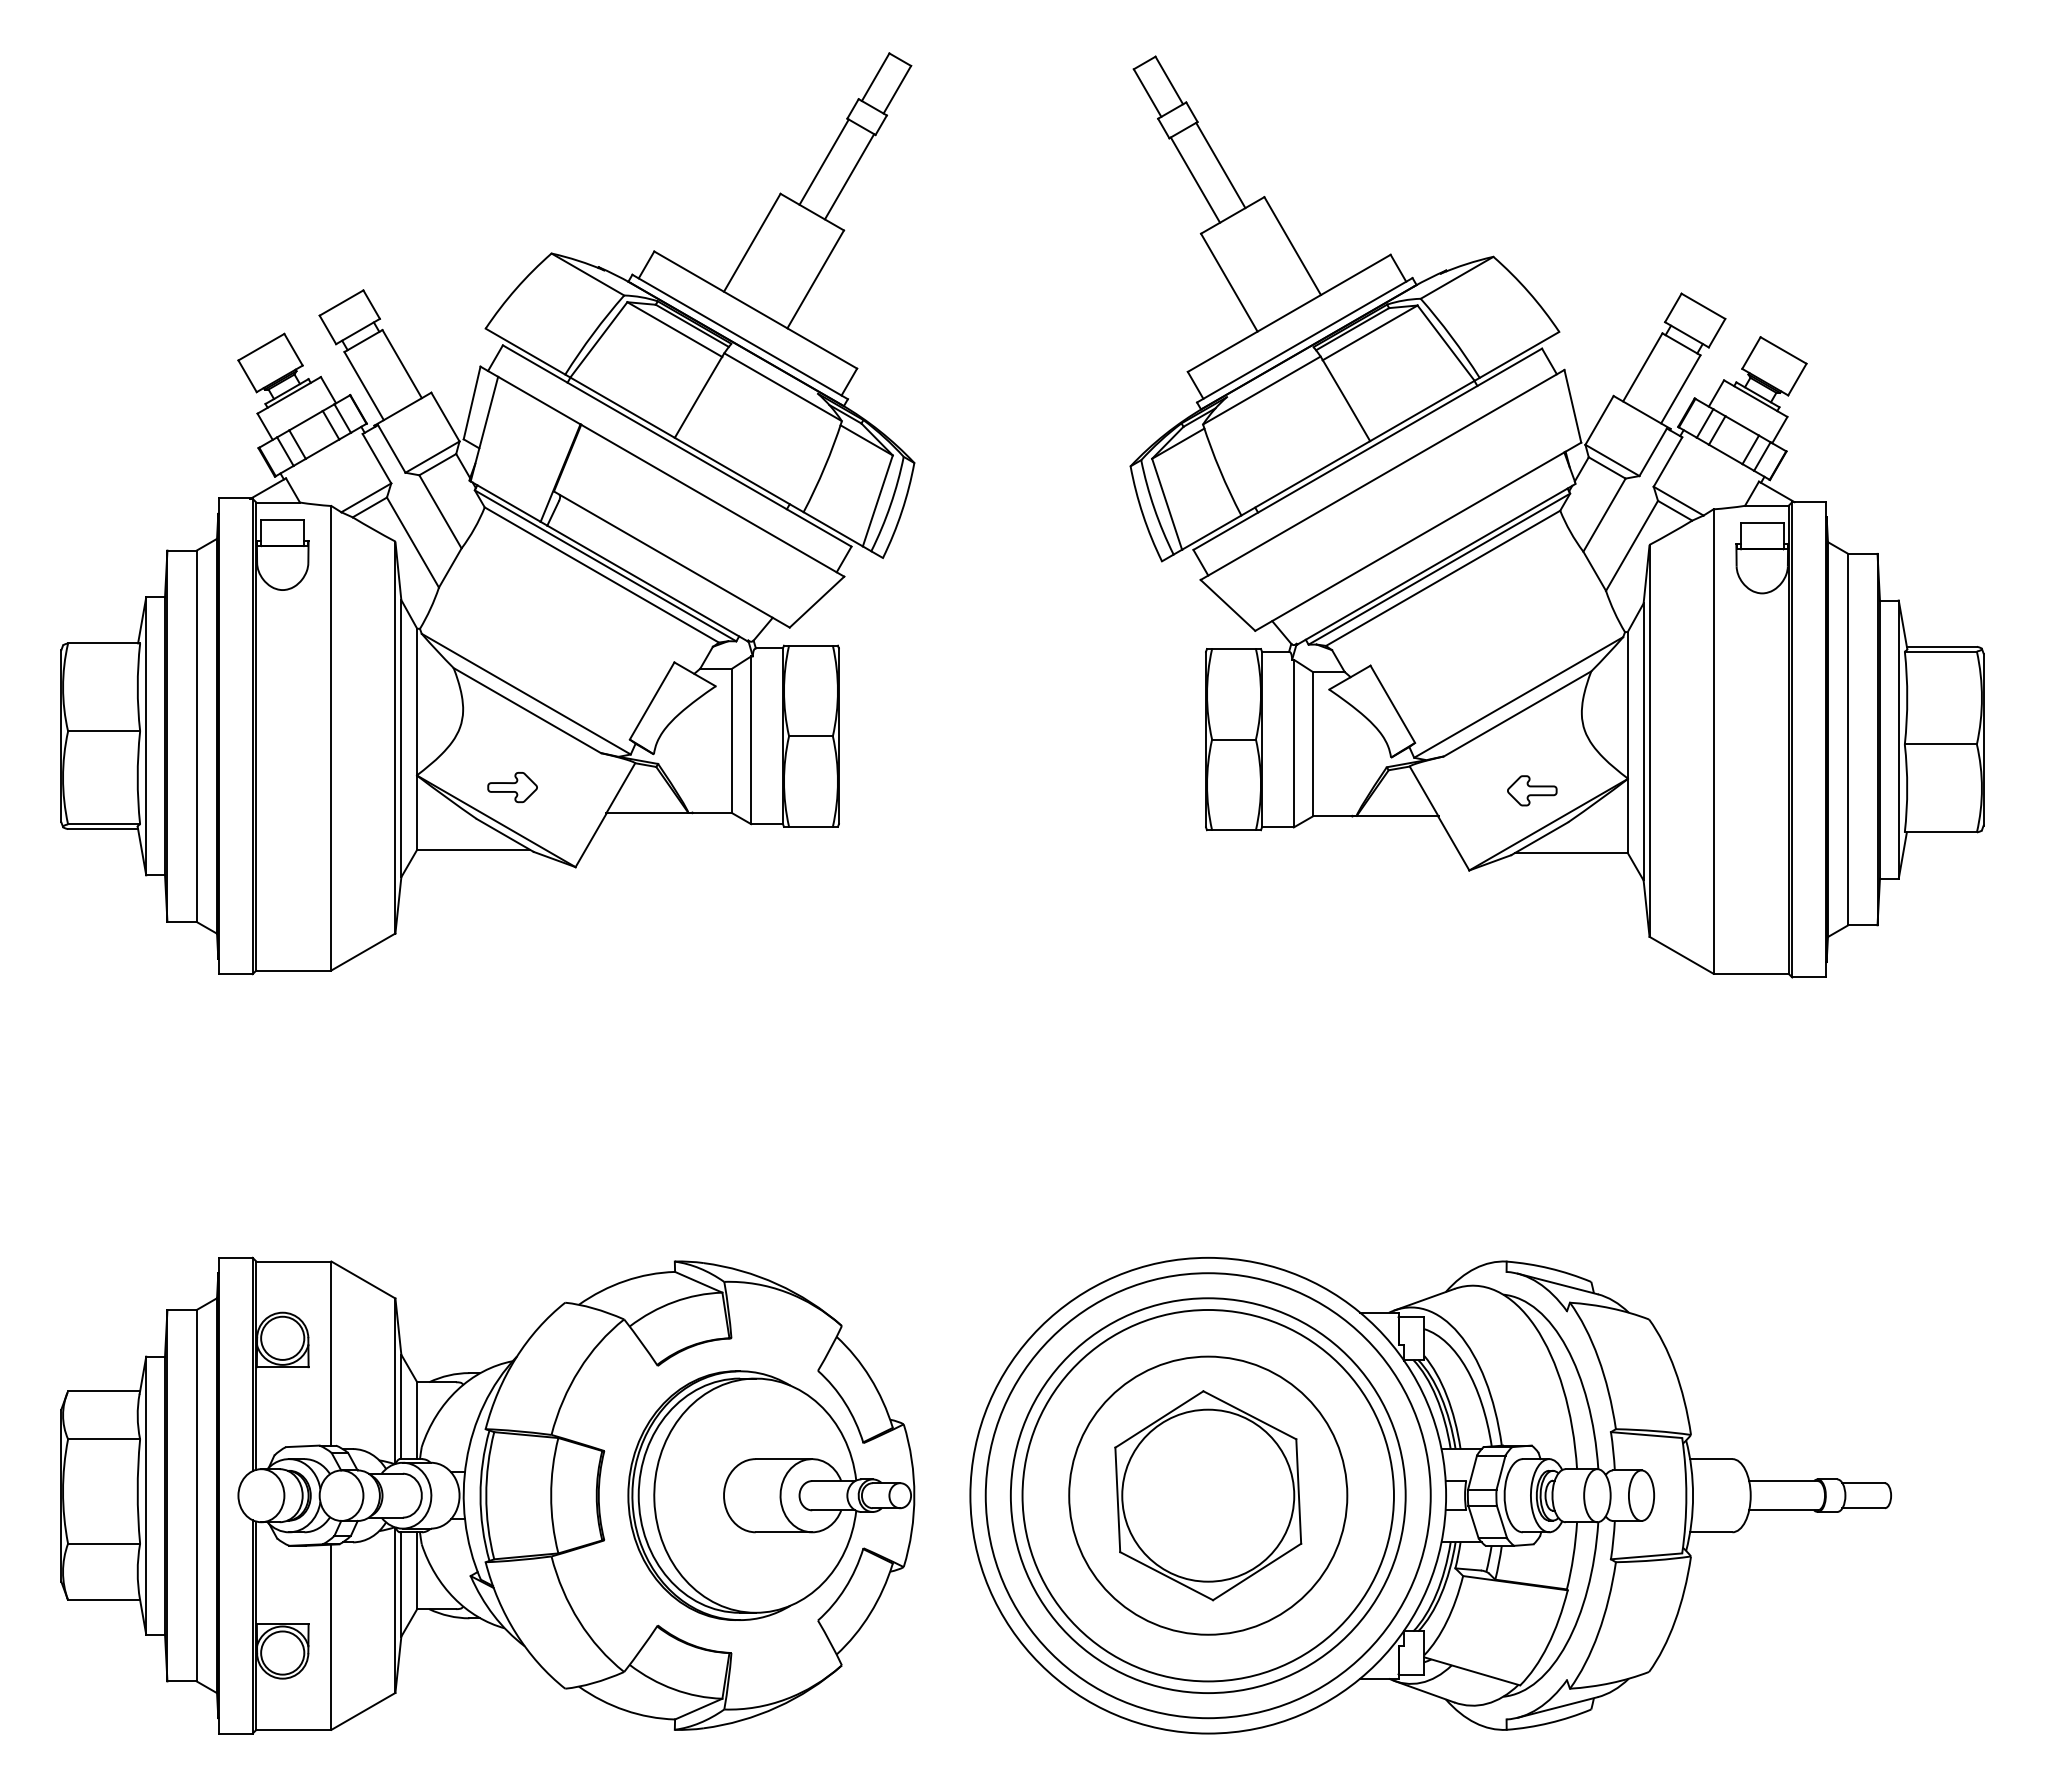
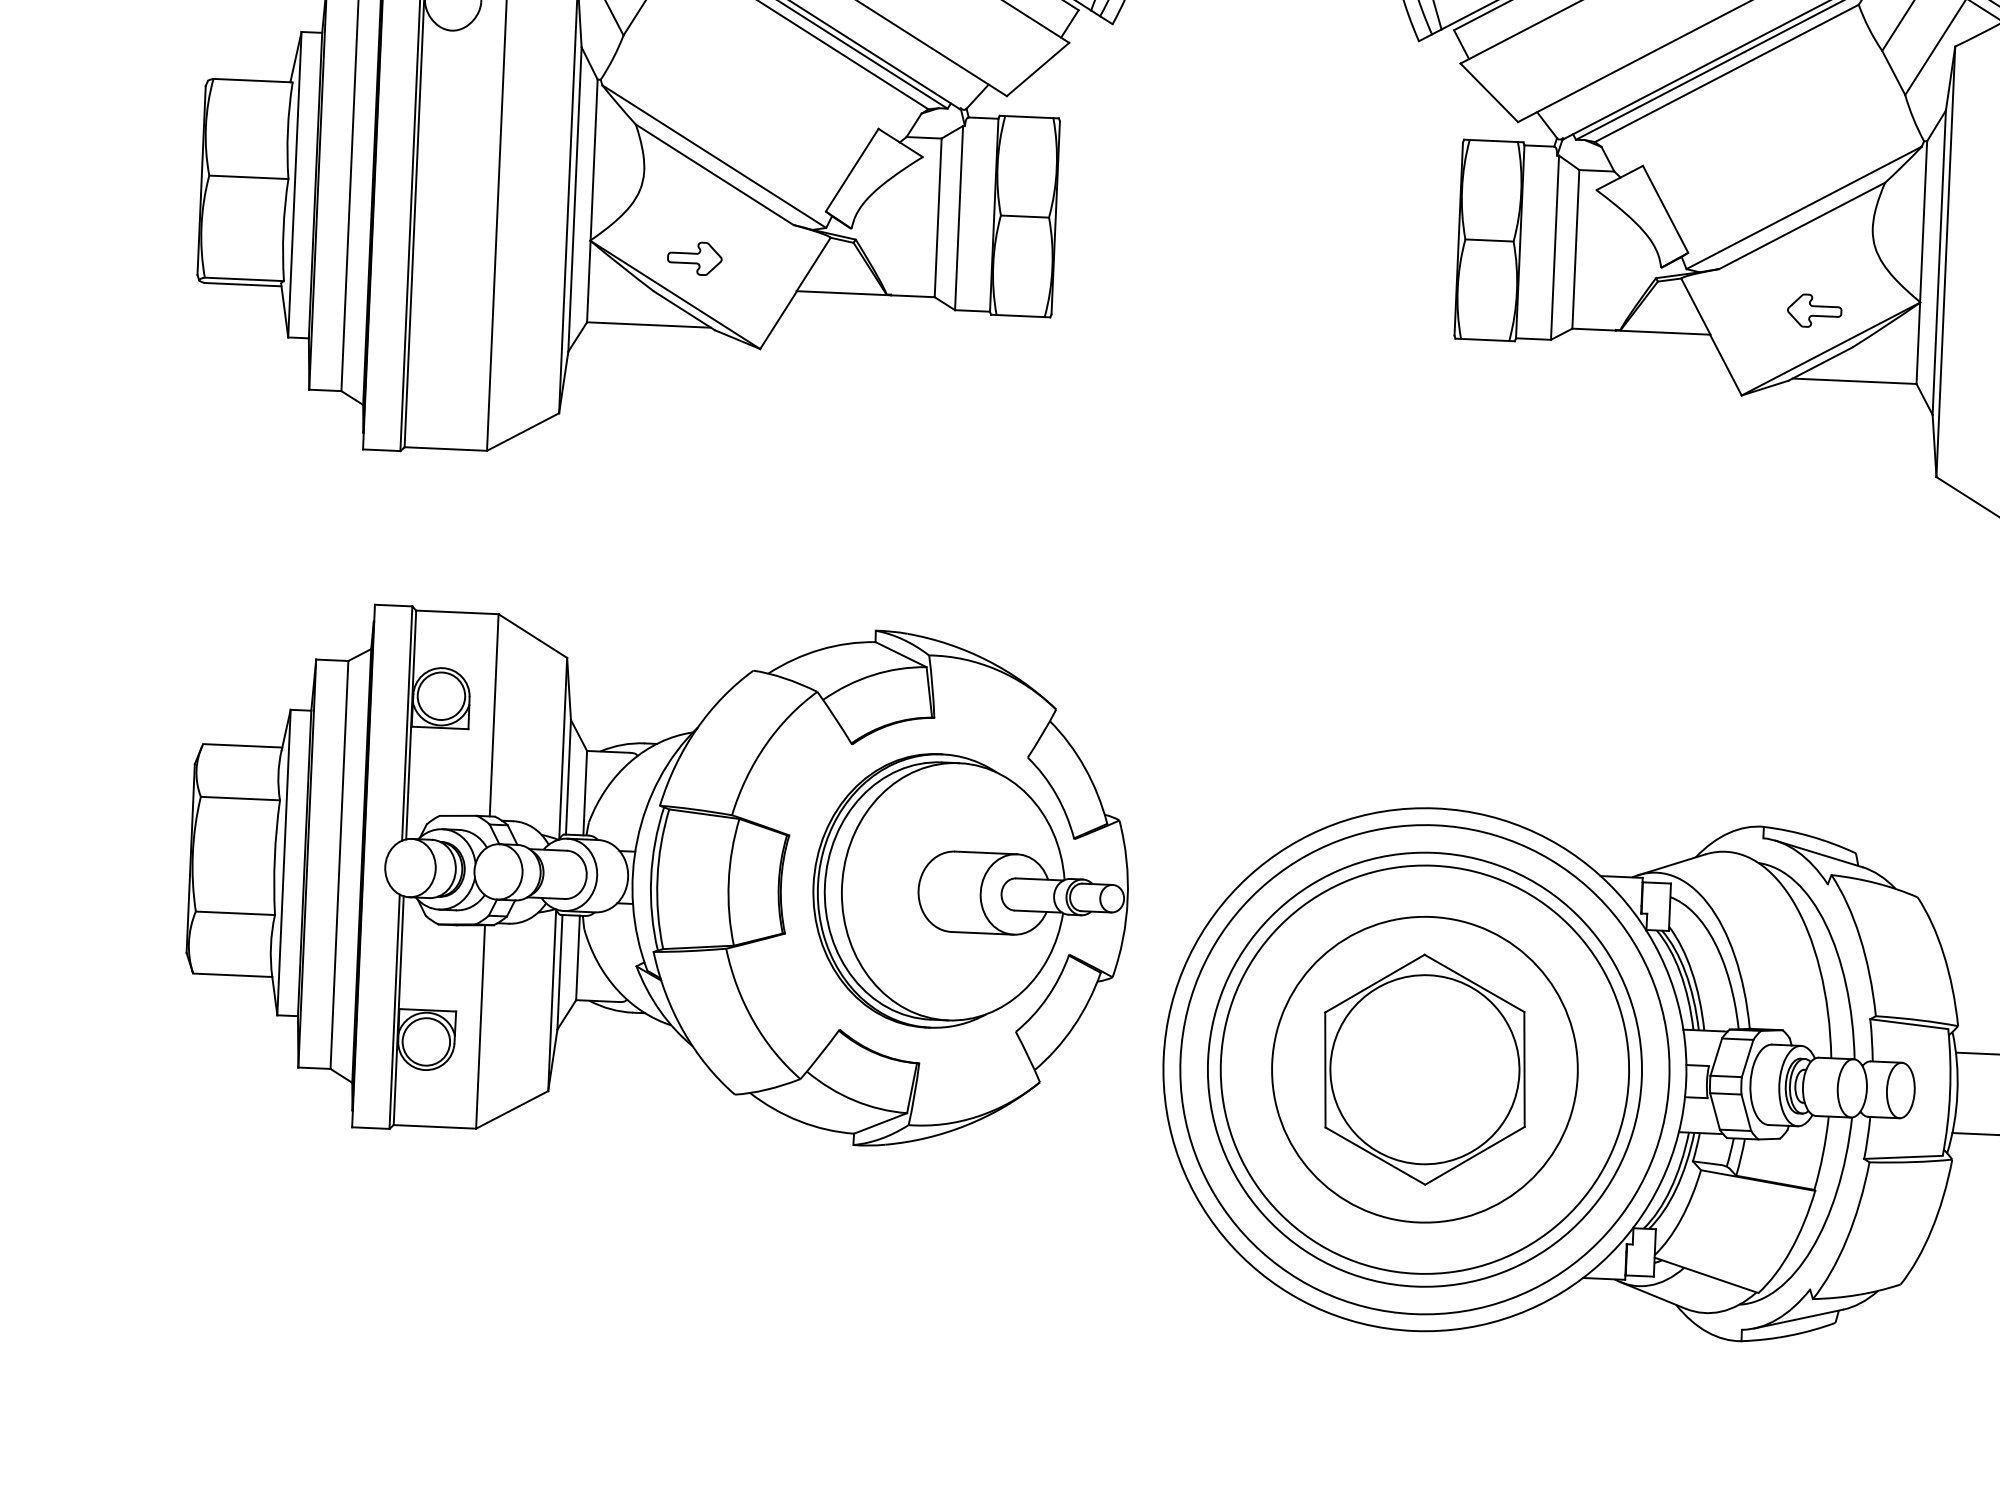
part: (487, 1495) -> (658, 878), moved

